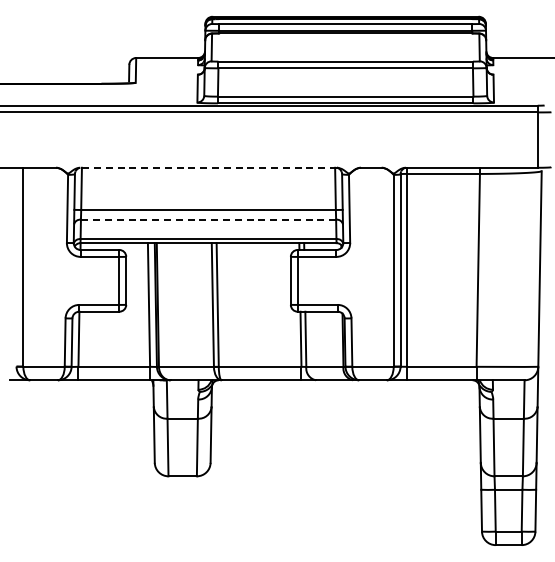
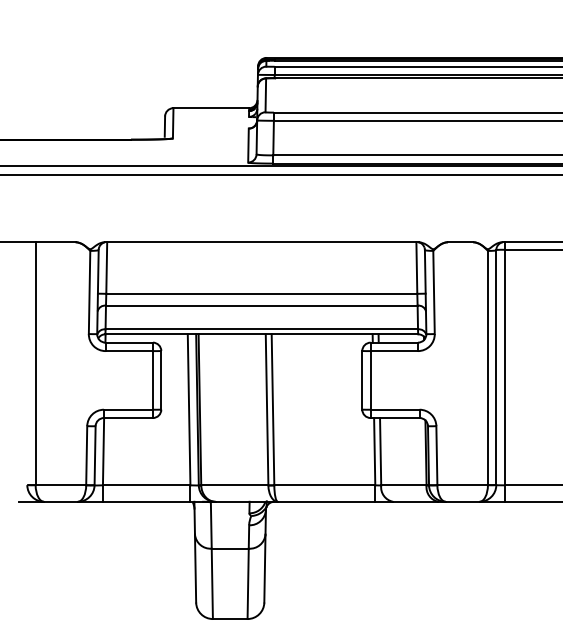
line: (208, 167) -> (261, 241), dashed -> solid
line: (208, 219) -> (261, 305), dashed -> solid

